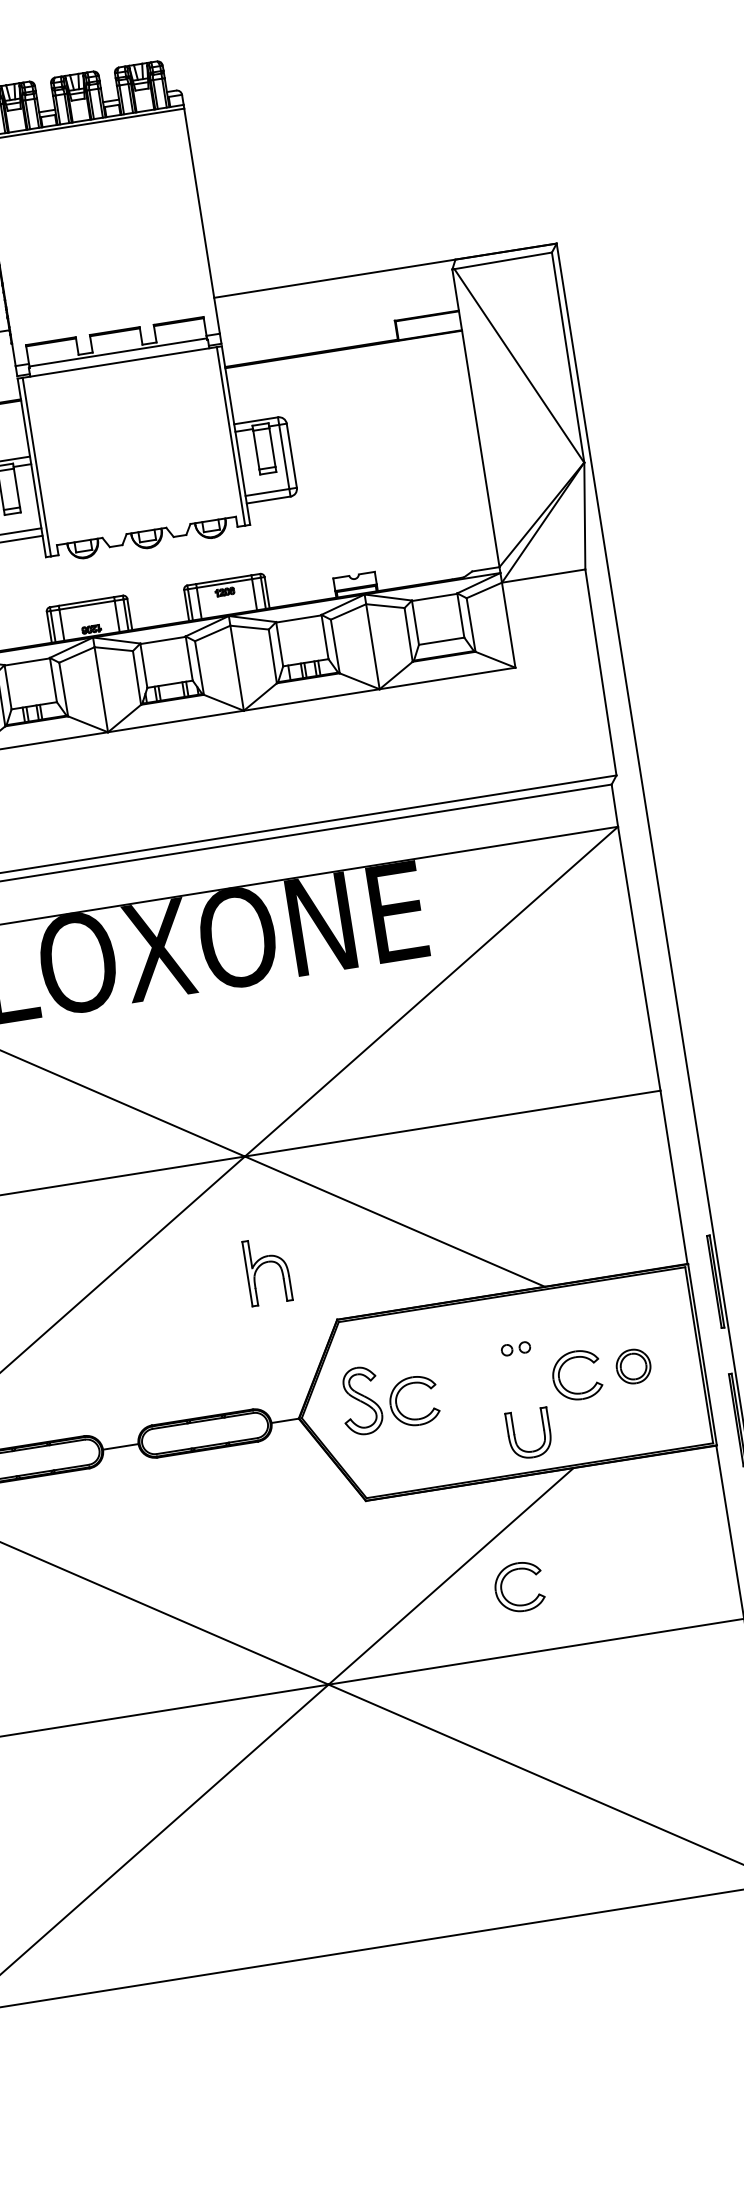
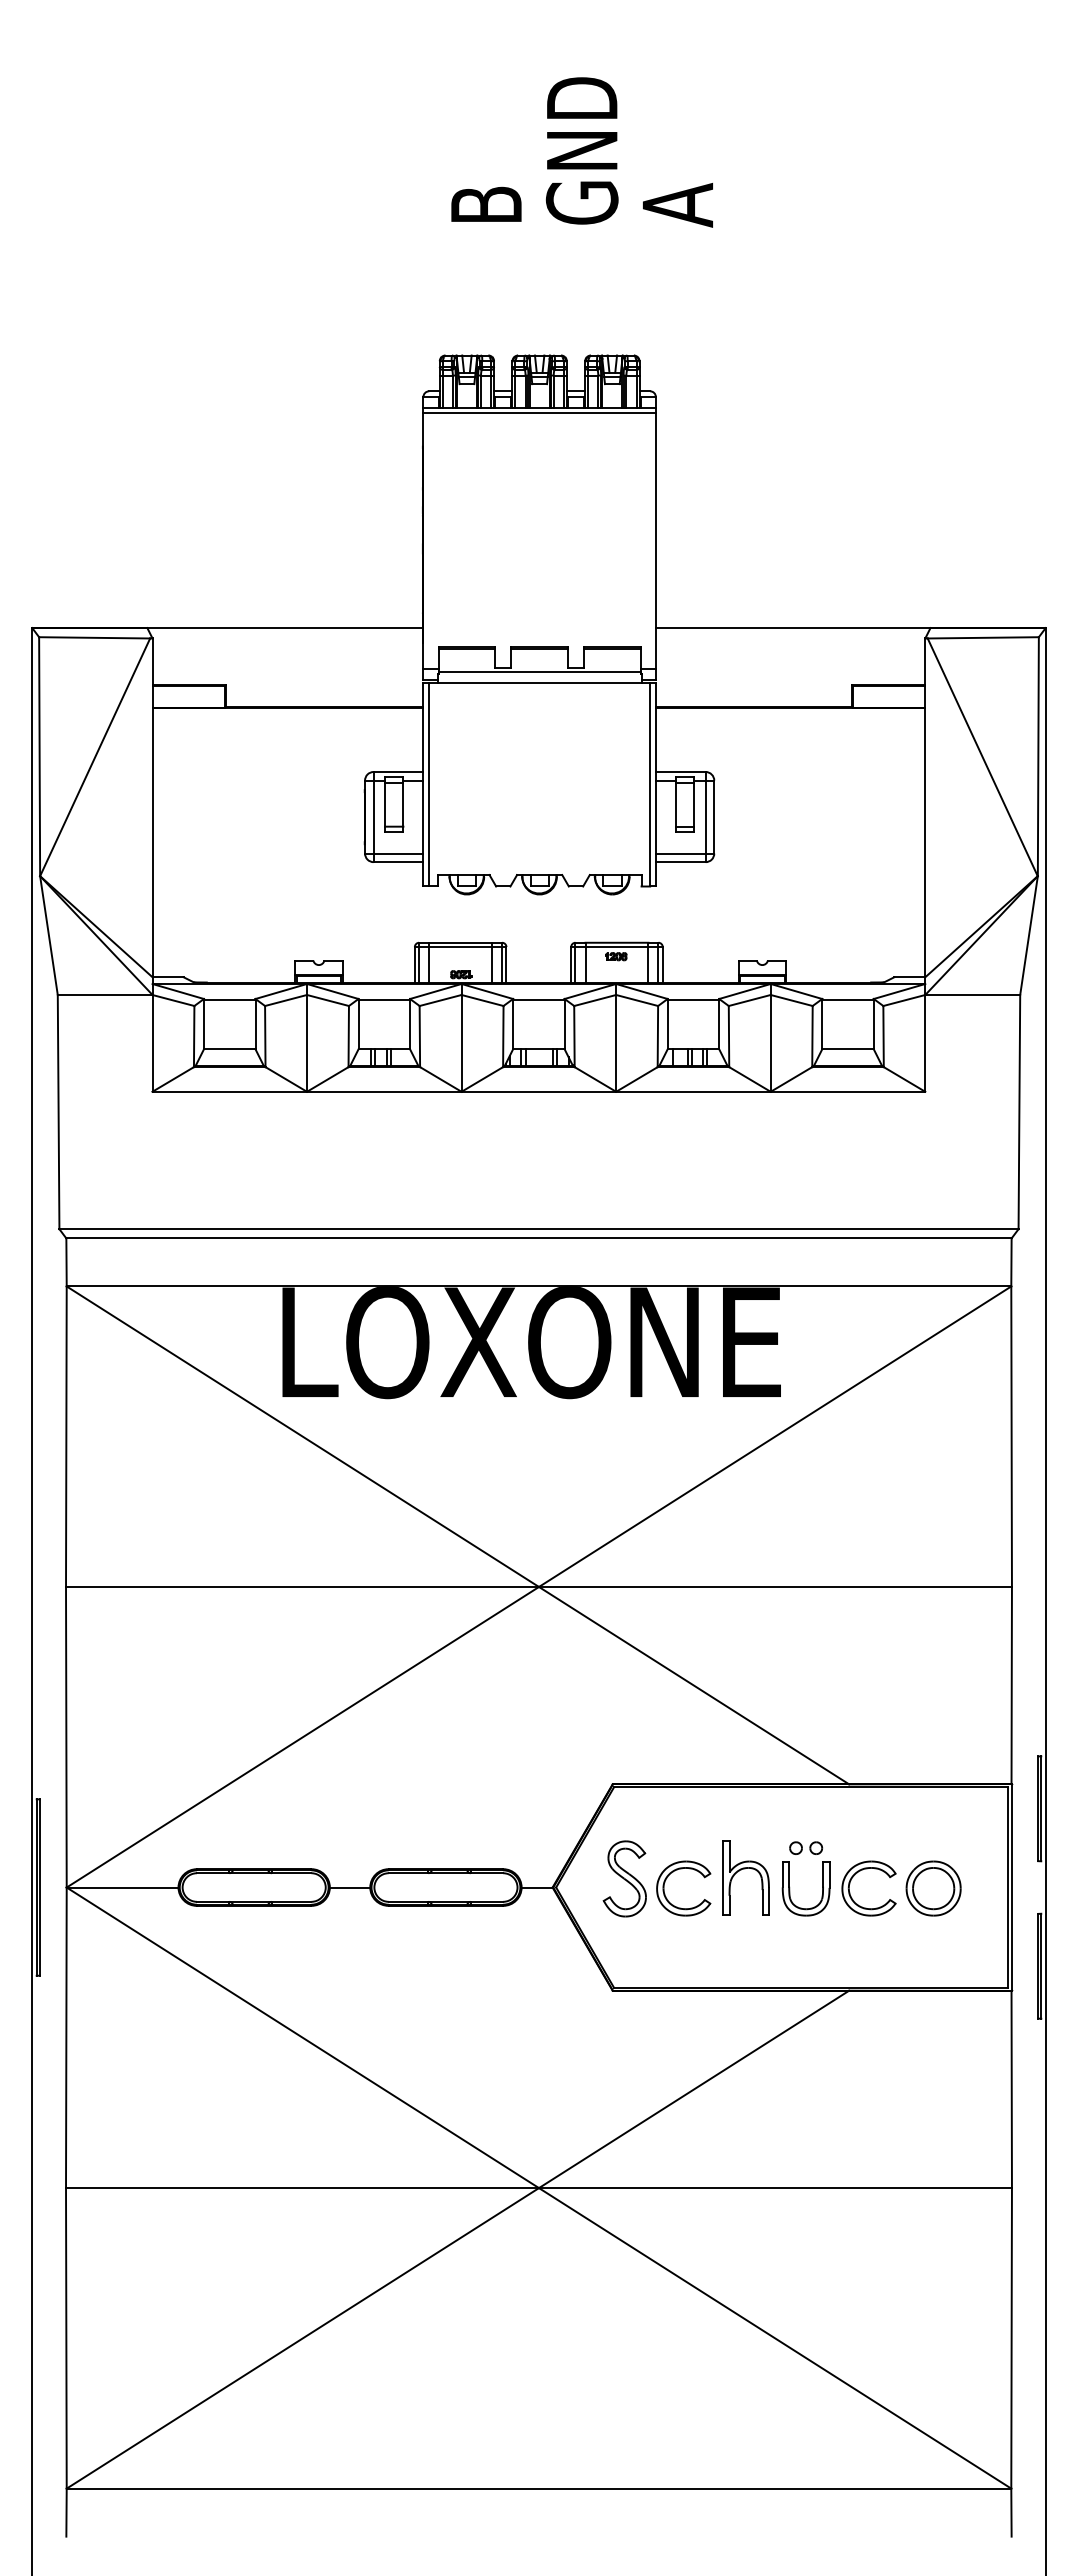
part: (265, 1263) -> (745, 1869), moved
part: (633, 1366) -> (933, 1888), size x1.43
part: (515, 1435) -> (790, 1888), moved
part: (503, 1594) -> (749, 2118), removed

